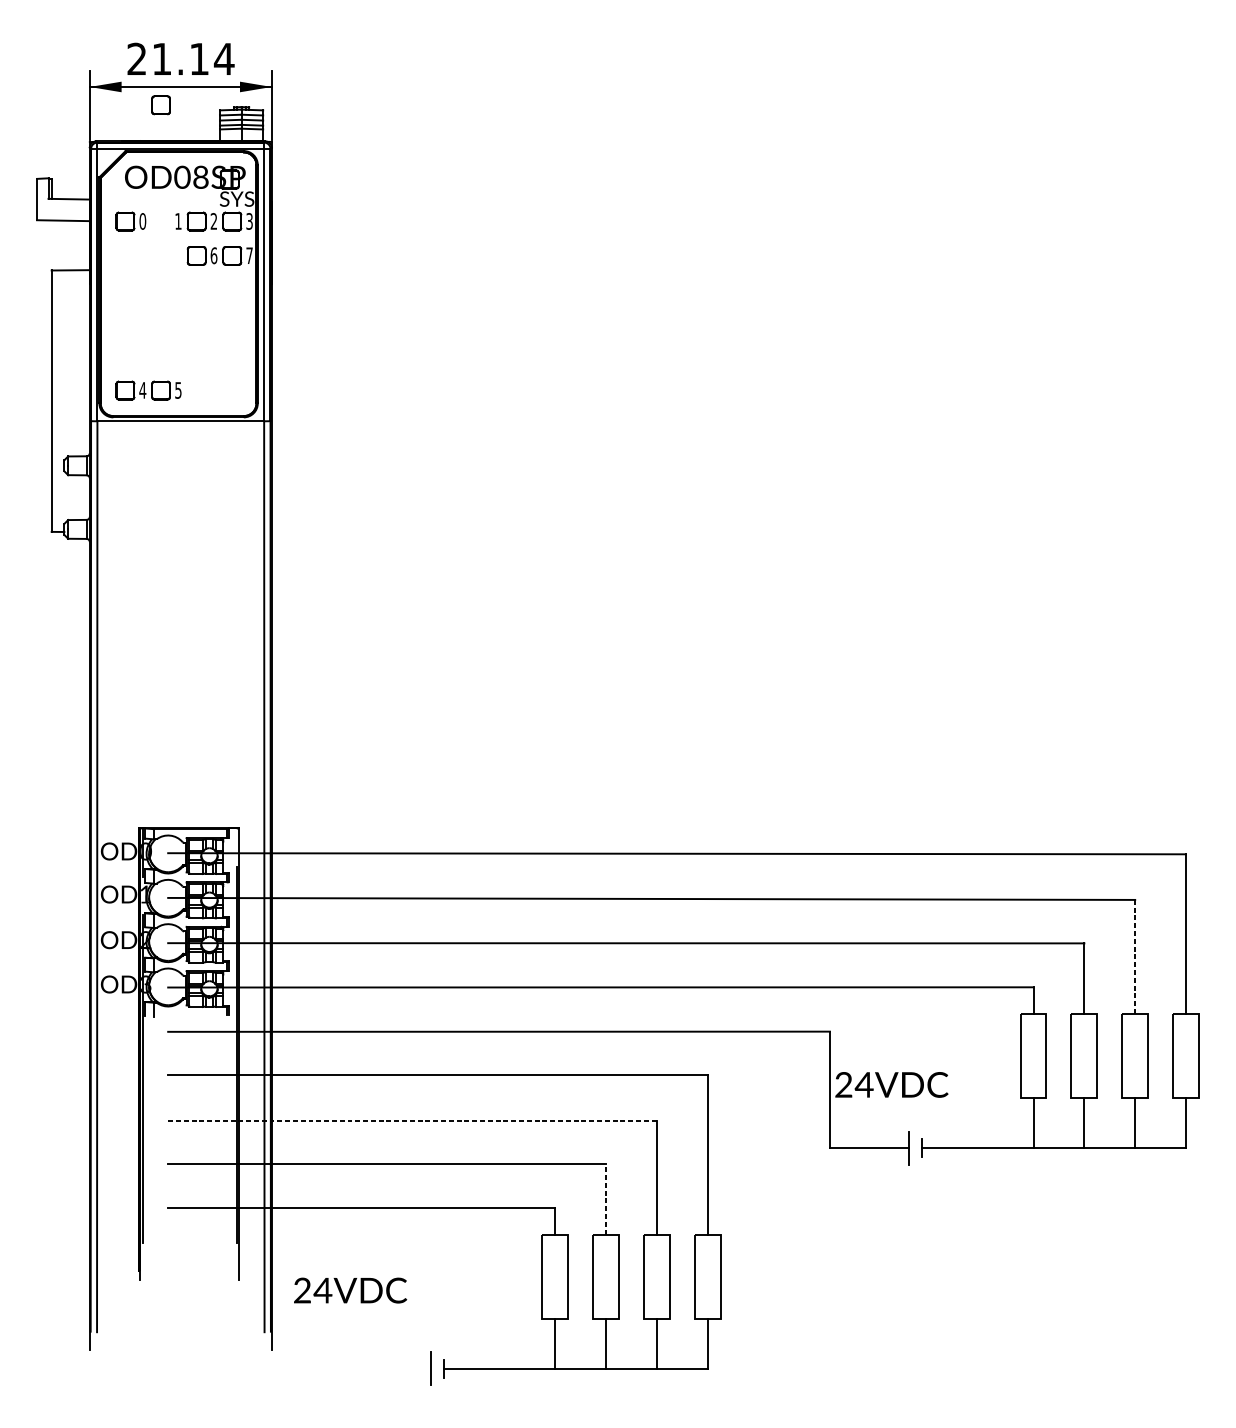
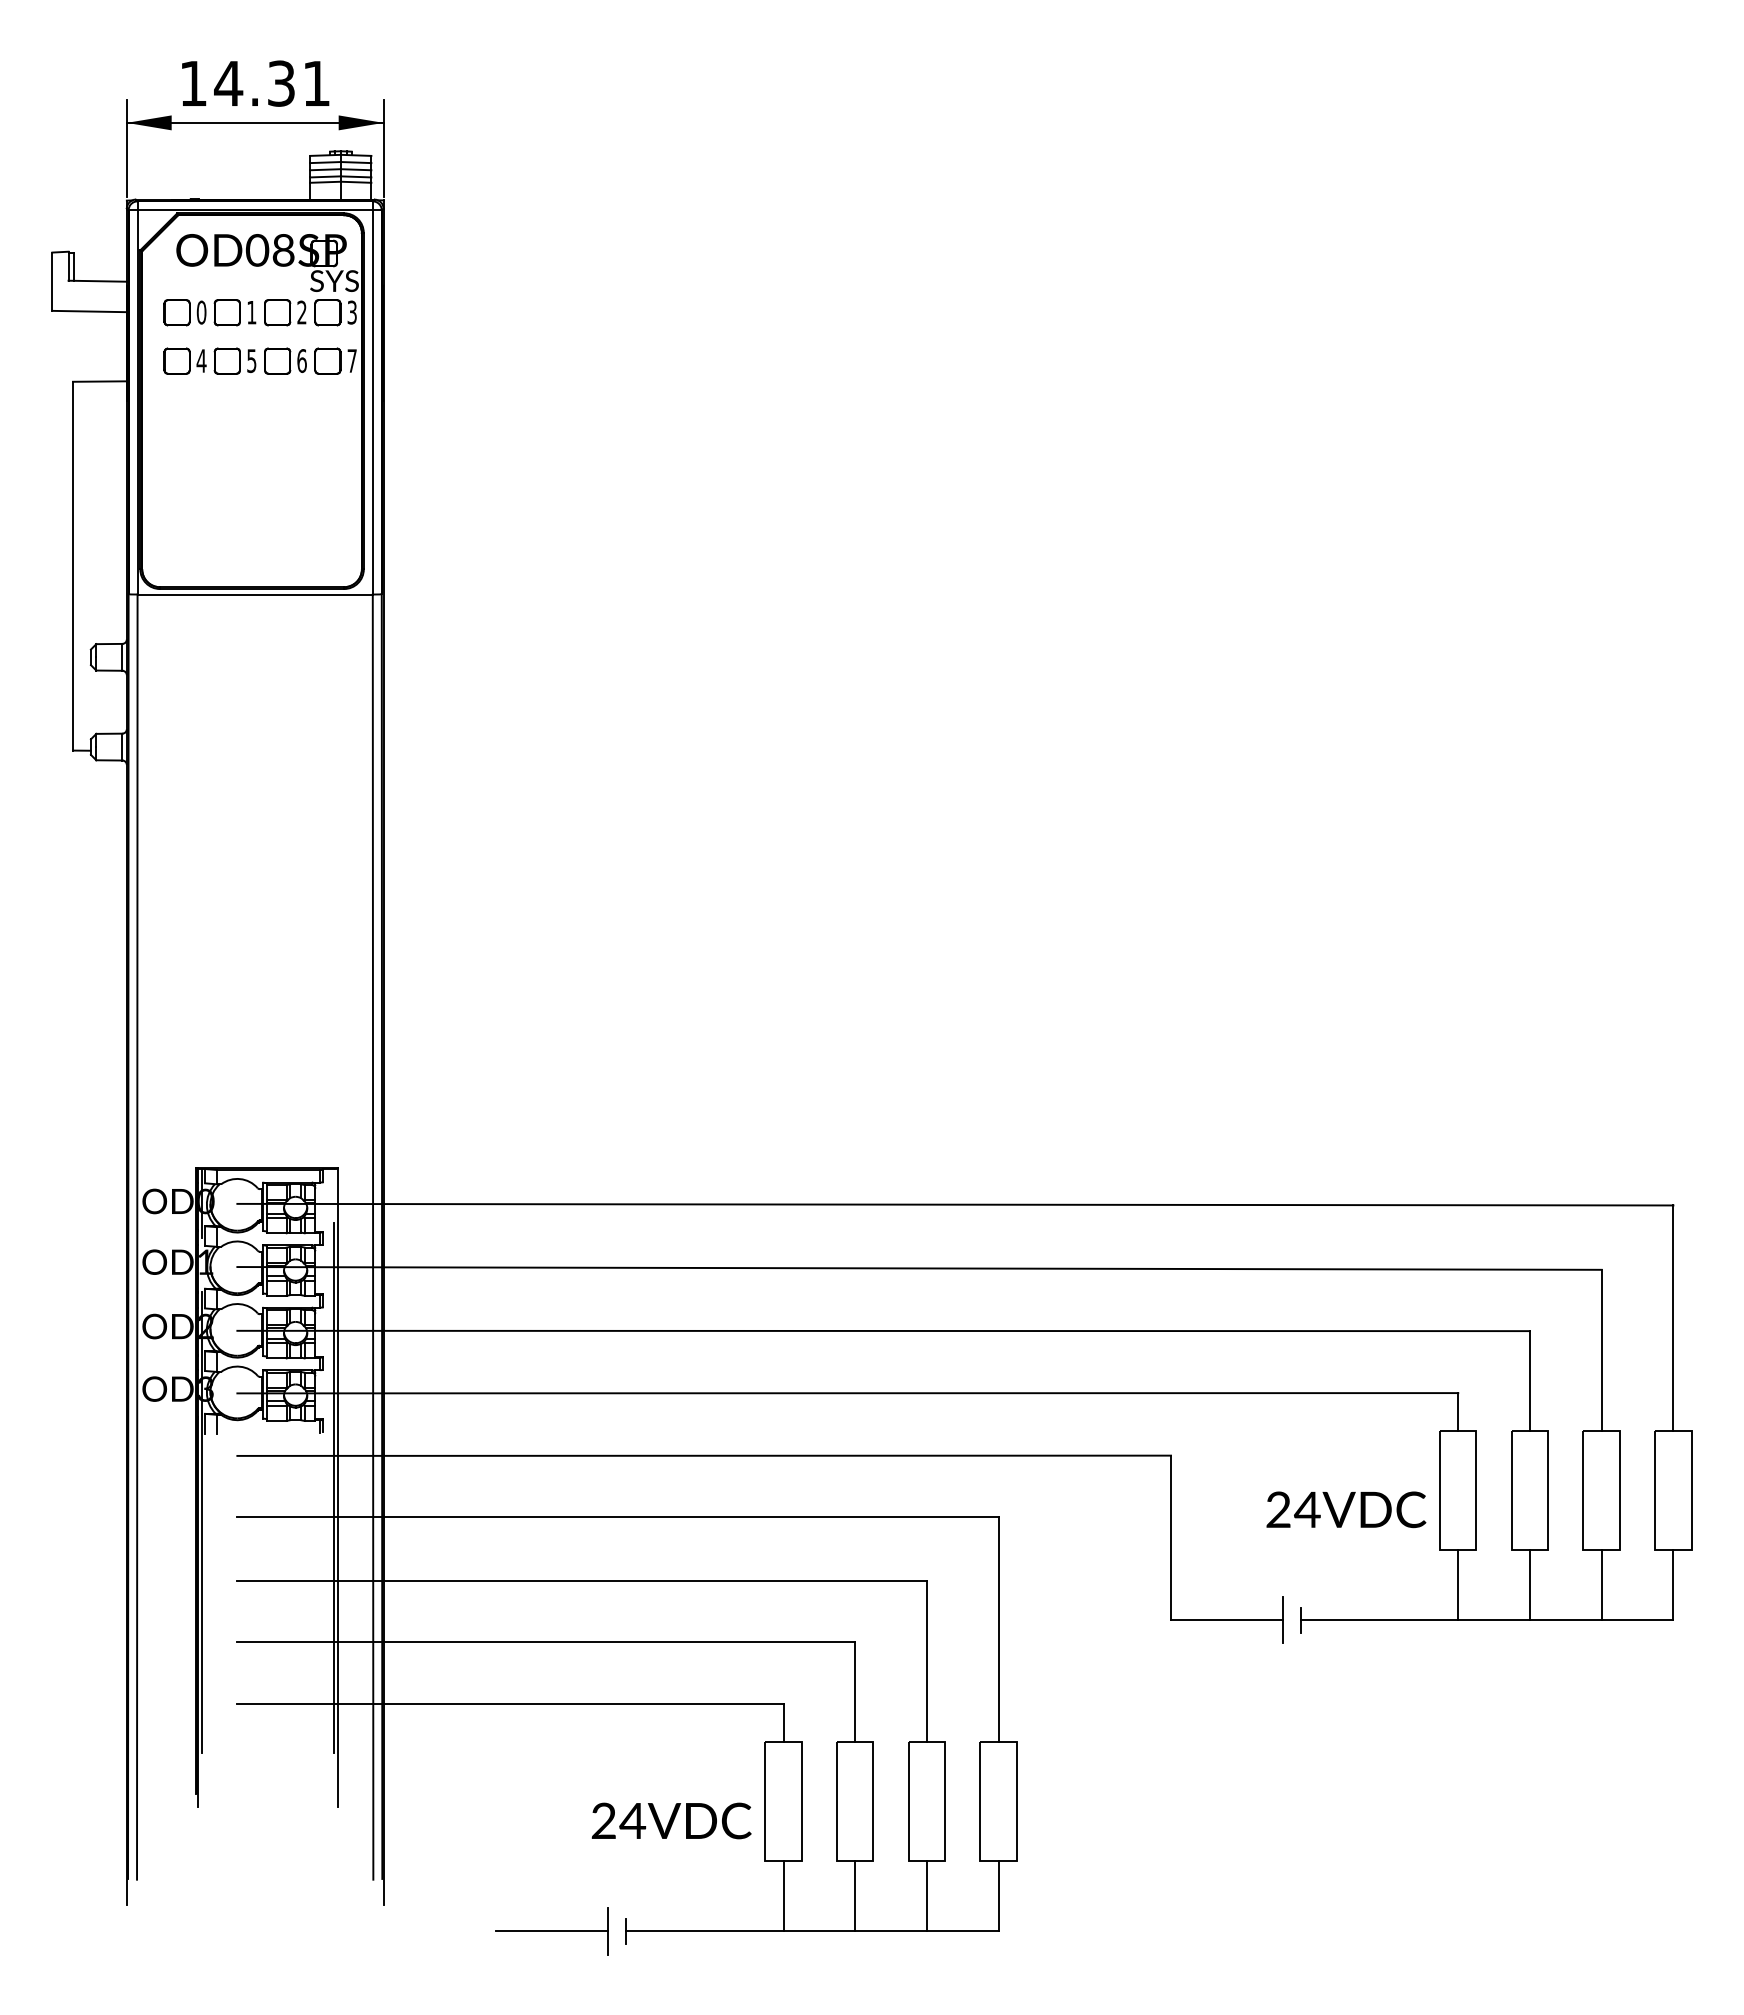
text: (181, 59) -> (255, 83), 21.14 -> 14.31
part: (160, 105) -> (226, 312), moved
part: (148, 390) -> (209, 360), moved
line: (1135, 956) -> (1601, 1349), dashed -> solid
text: (891, 1084) -> (1346, 1509), moved
line: (412, 1120) -> (582, 1581), dashed -> solid
line: (606, 1199) -> (855, 1692), dashed -> solid
text: (350, 1290) -> (671, 1820), moved
line: (391, 1368) -> (552, 1931), added

